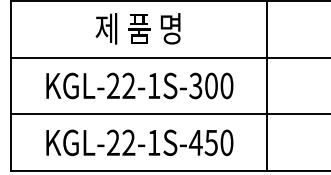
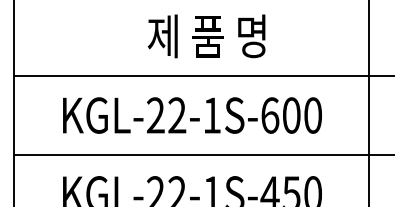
text: (137, 28) -> (205, 35), moved
text: (195, 85) -> (269, 114), KGL-22-1S-300 -> KGL-22-1S-600

